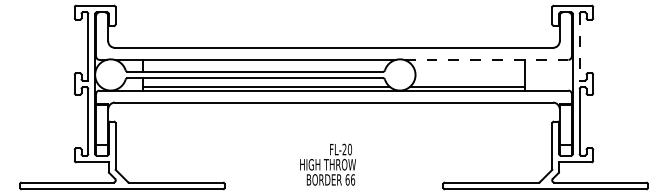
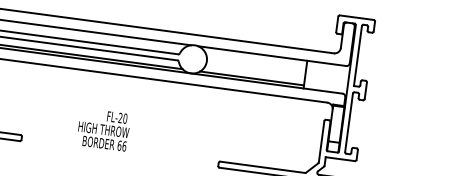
line: (579, 47) -> (357, 56), dashed -> solid
line: (485, 59) -> (271, 55), dashed -> solid
text: (327, 164) -> (103, 129), moved

